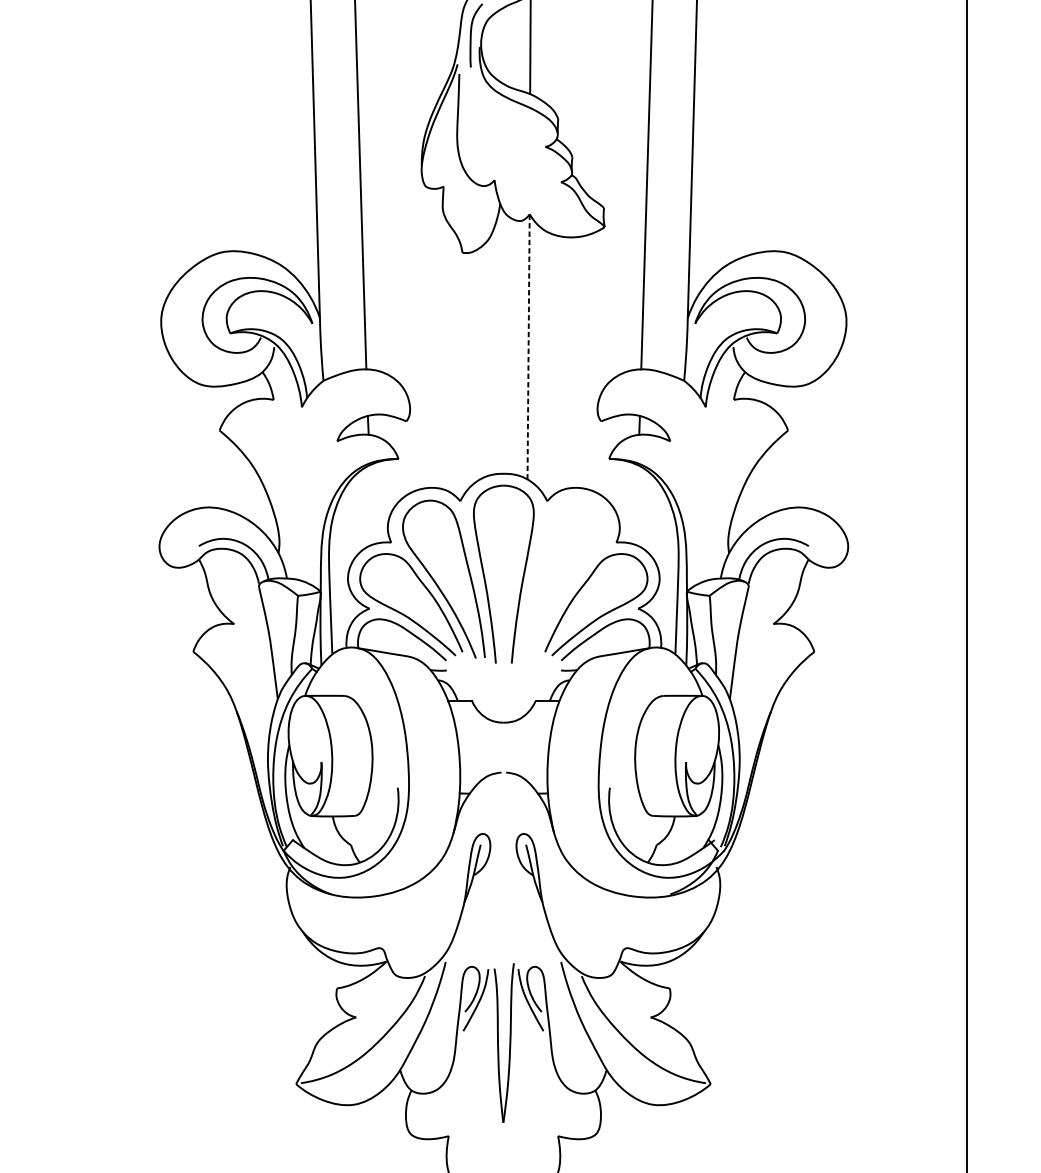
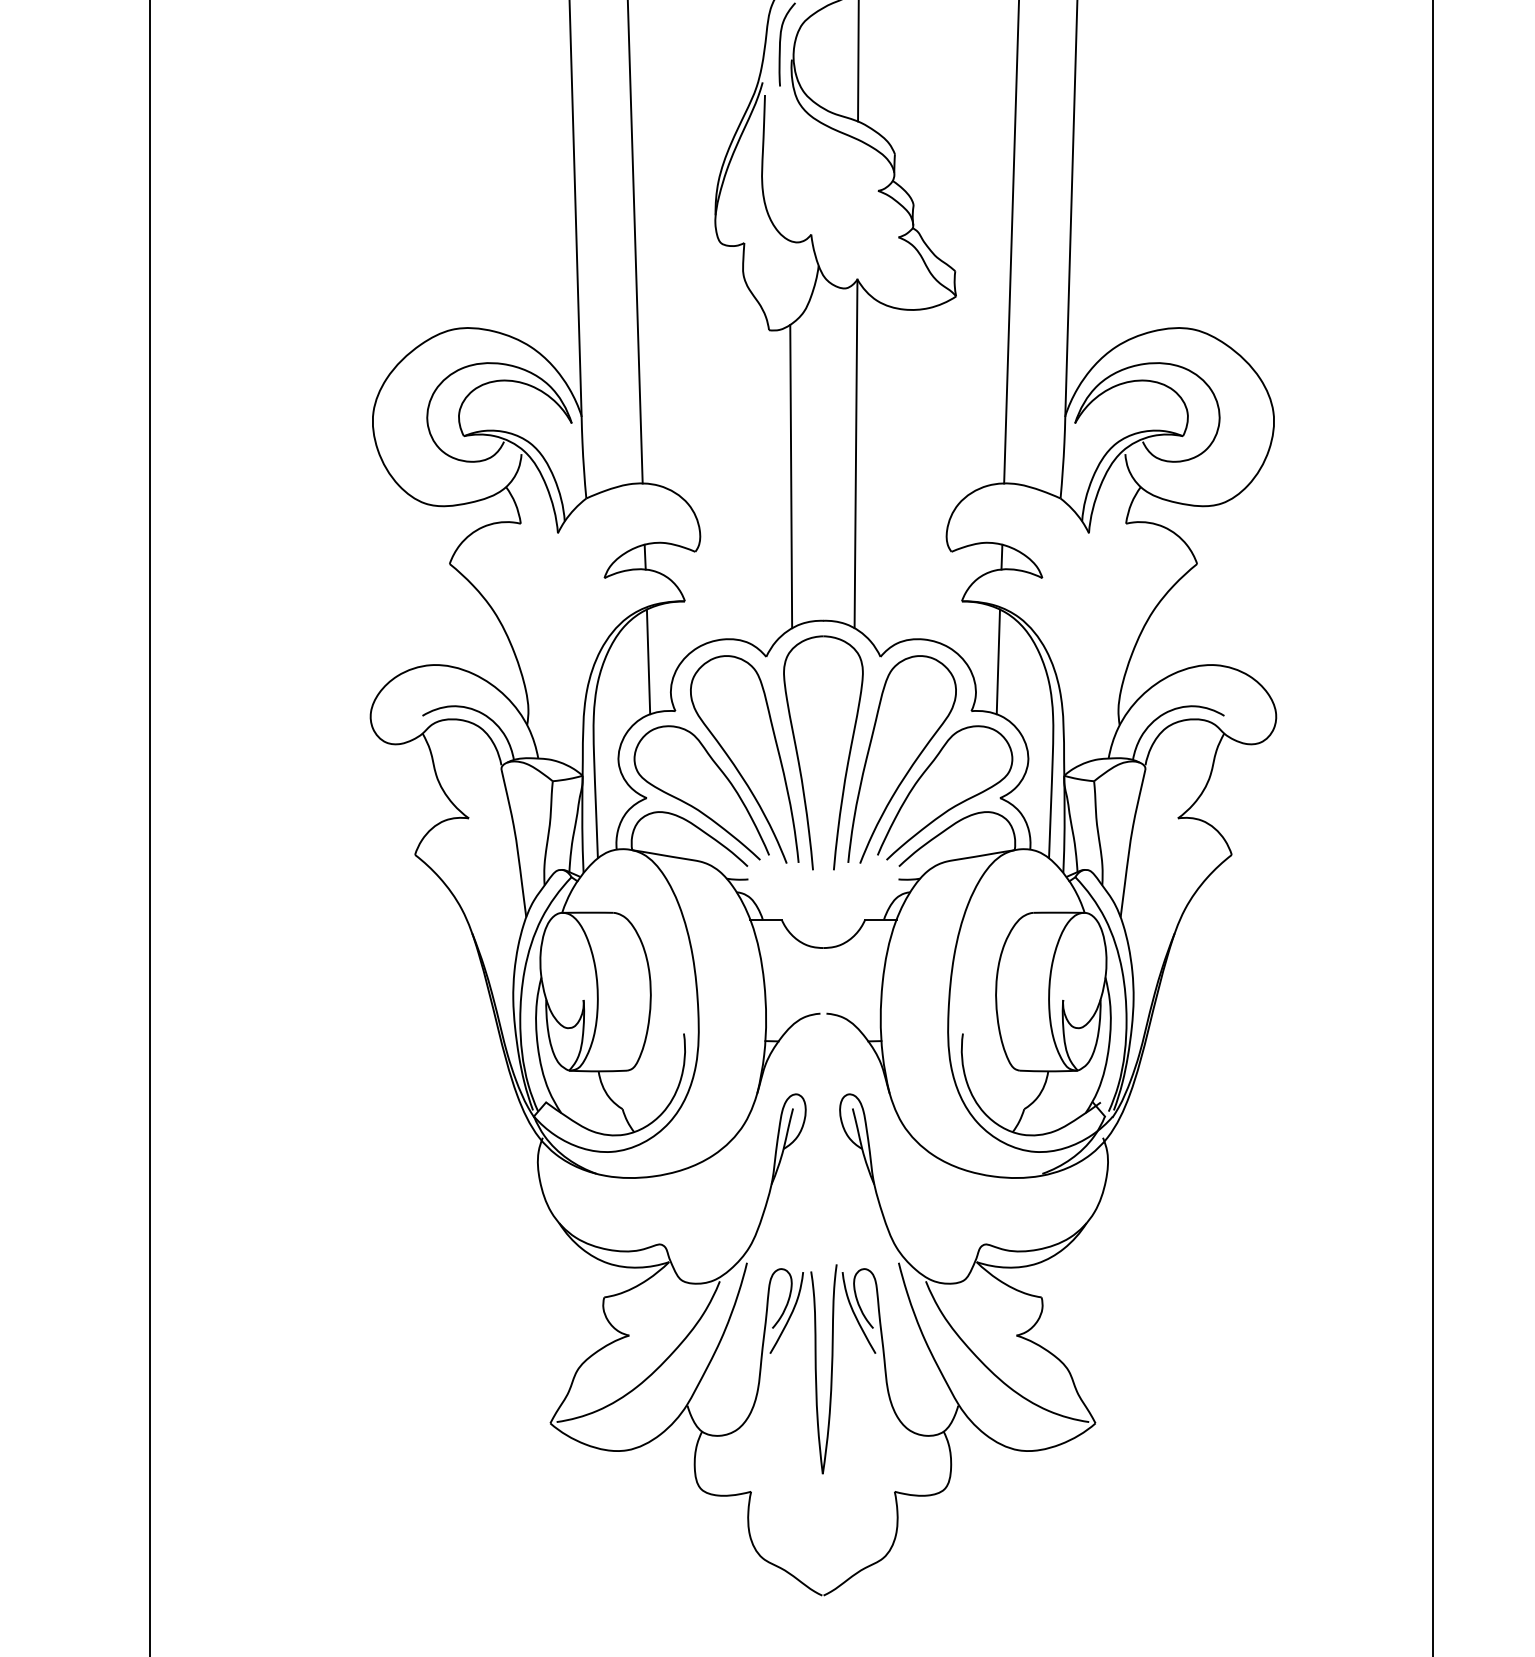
line: (528, 346) -> (856, 453), dashed -> solid
line: (479, 364) -> (791, 476), added
line: (370, 504) -> (648, 661), added
line: (636, 504) -> (998, 661), added
curve: (570, 583) -> (911, 764), added

